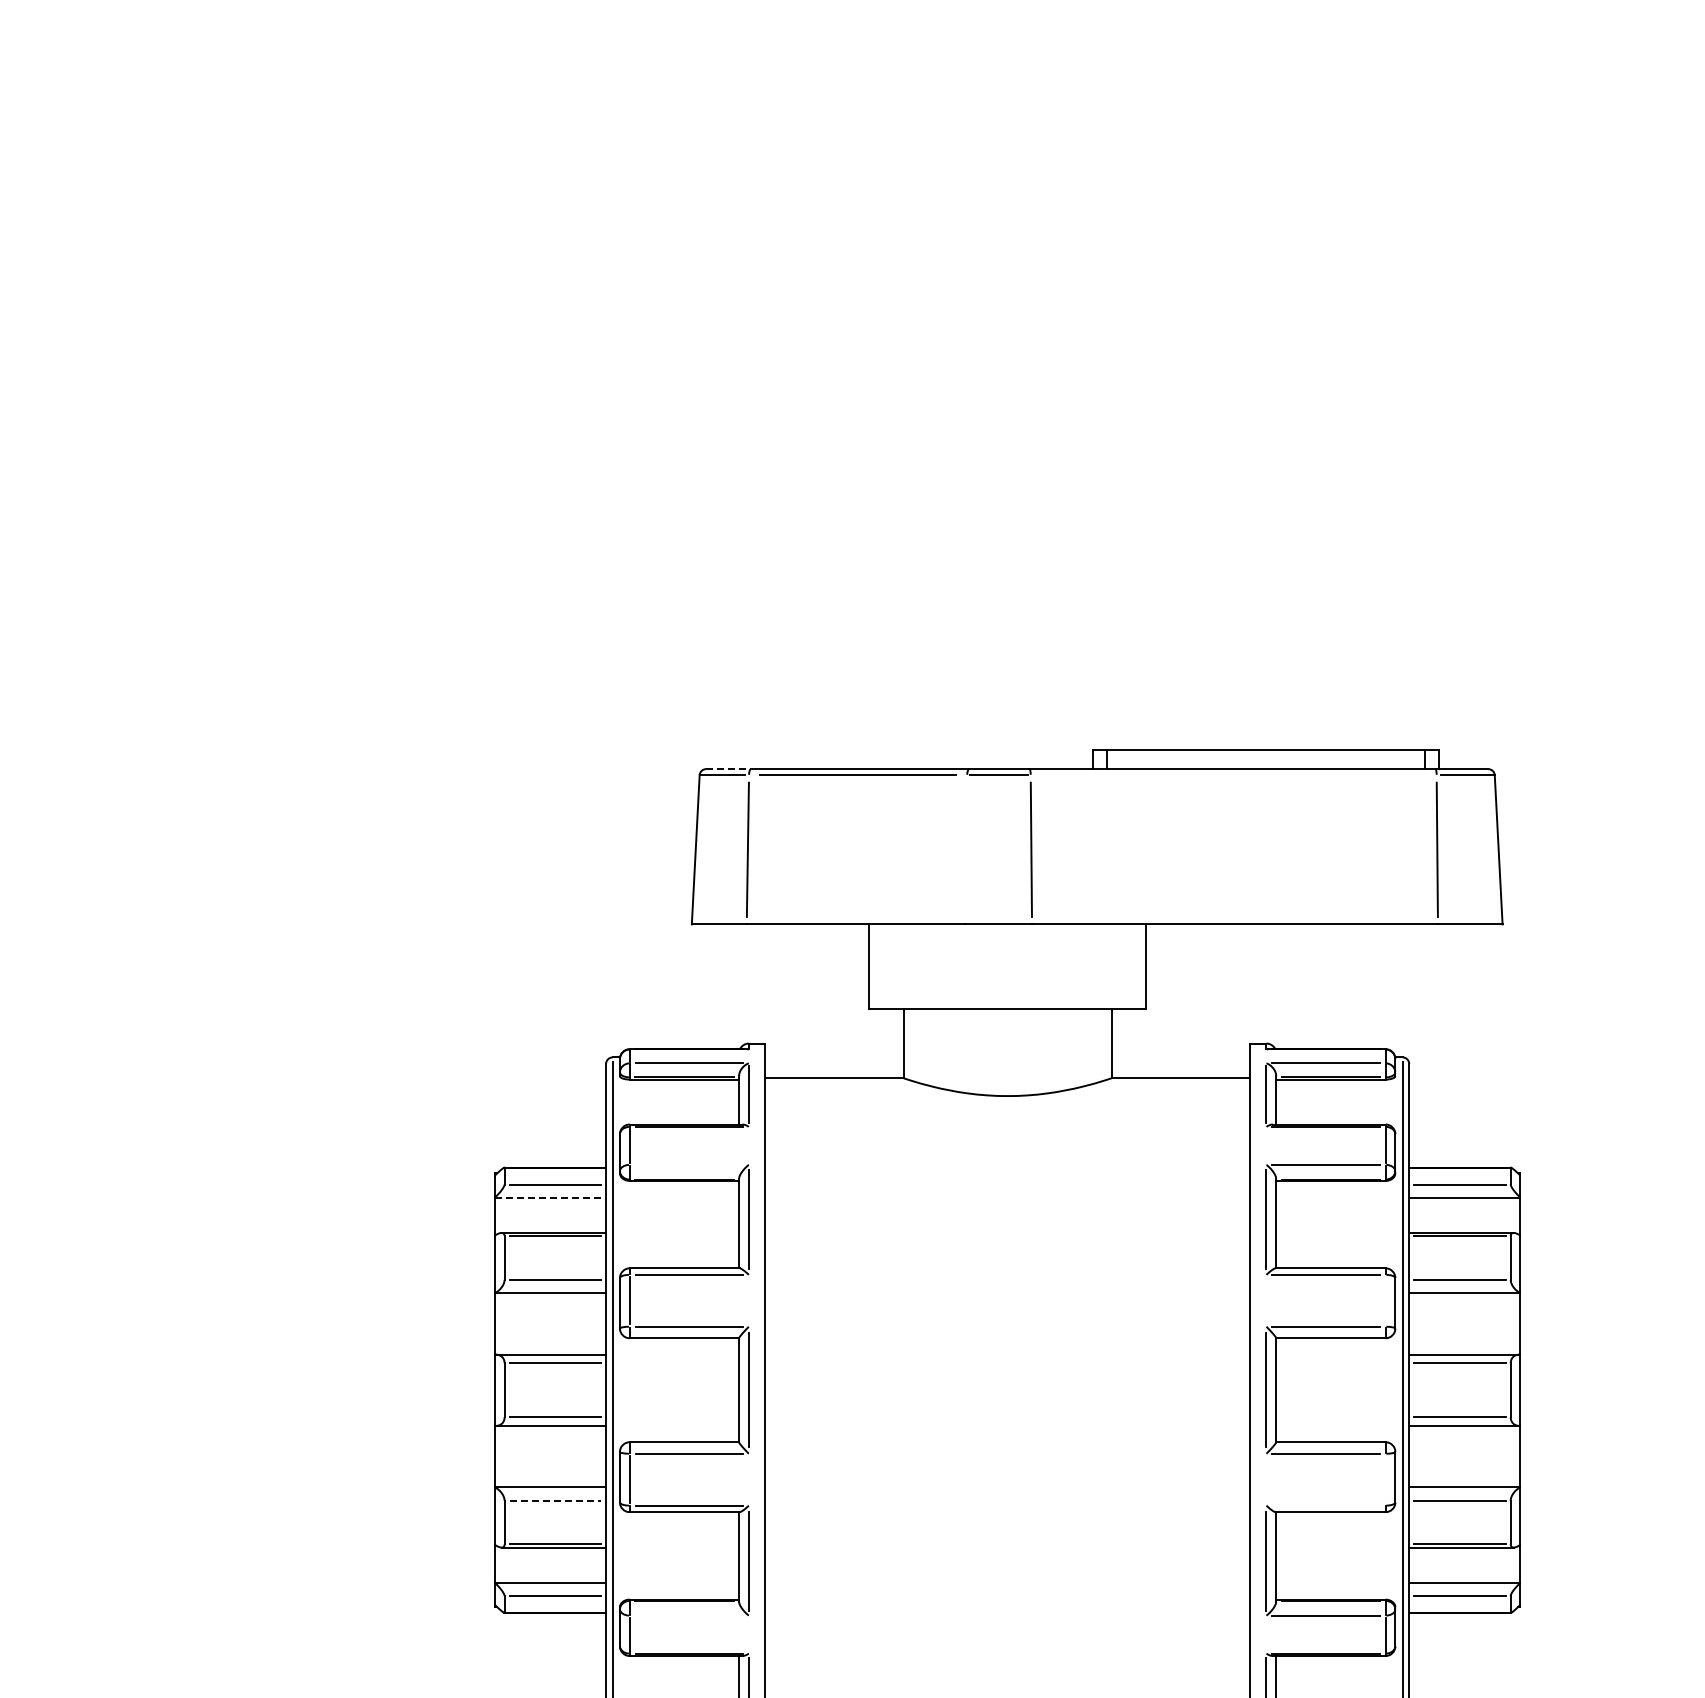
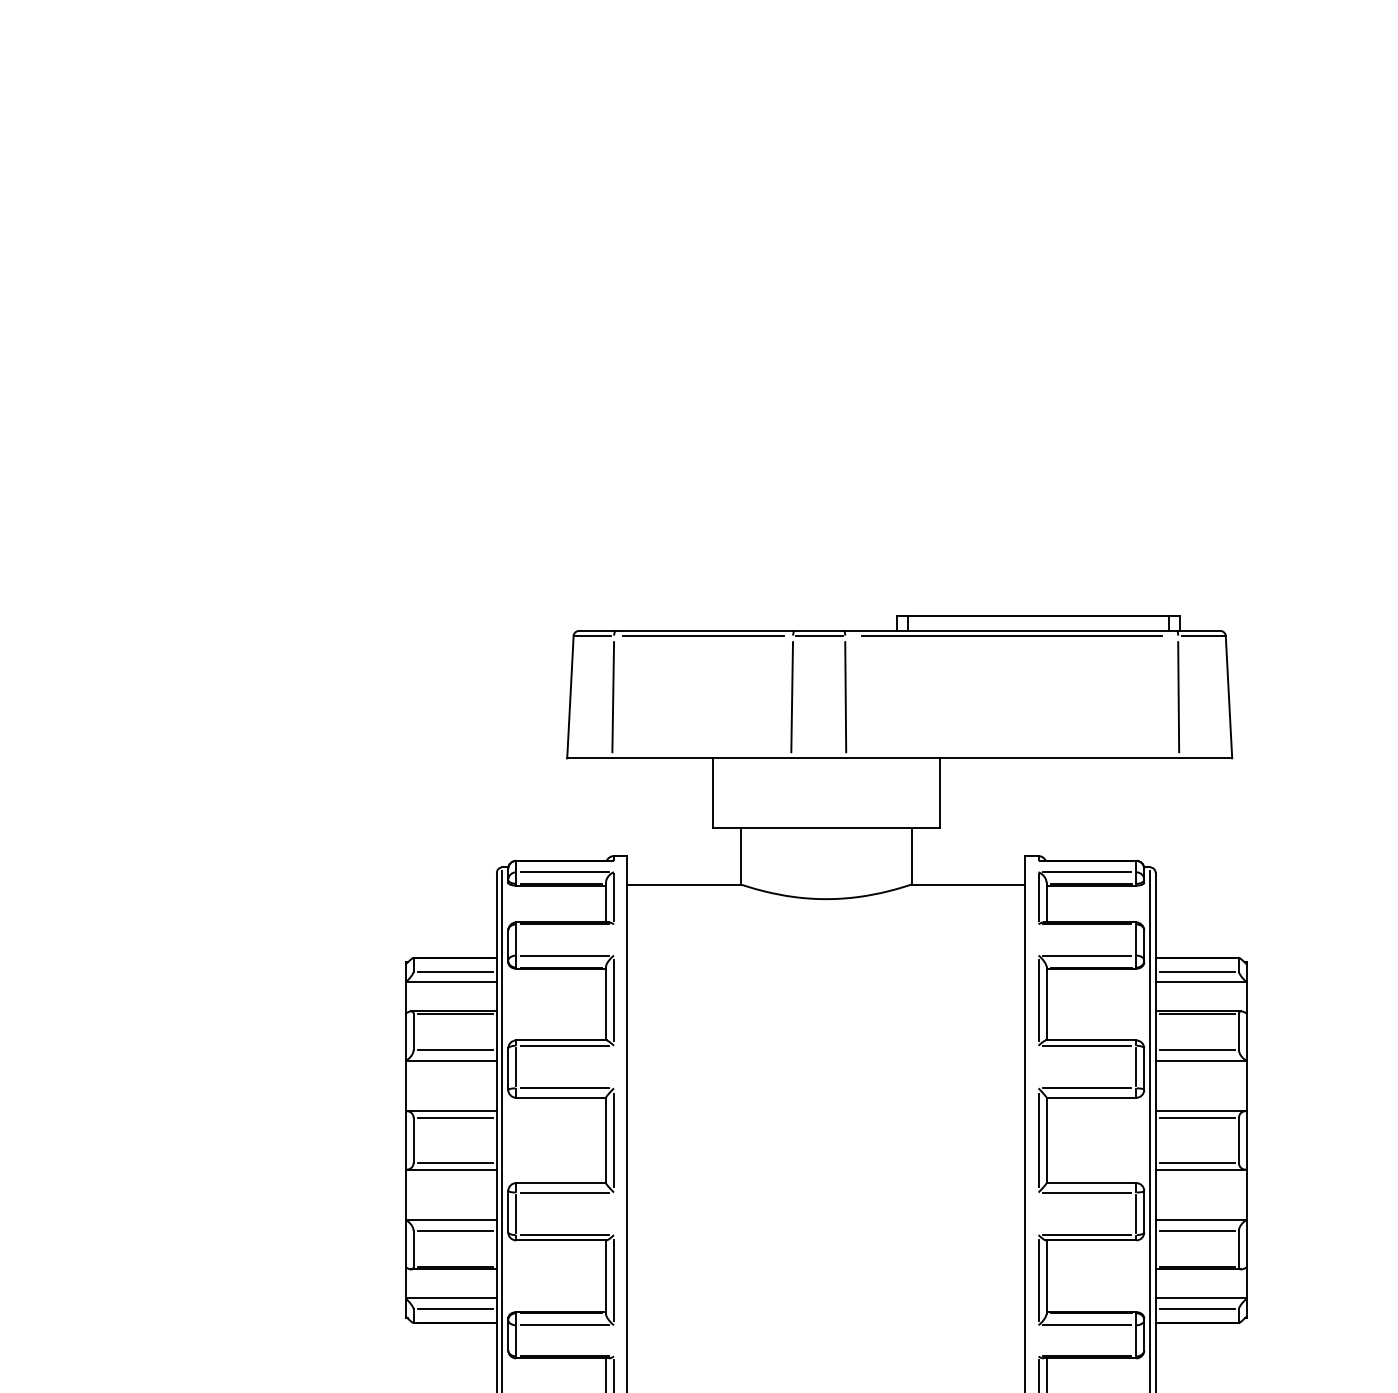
line: (729, 769) -> (598, 631), dashed -> solid
line: (1233, 775) -> (1011, 636), added
line: (966, 849) -> (792, 696), added
line: (688, 1164) -> (564, 955), added
line: (550, 1197) -> (451, 982), dashed -> solid
line: (1385, 1300) -> (1136, 1066), added
line: (1385, 1479) -> (1136, 1213), added
line: (555, 1500) -> (455, 1230), dashed -> solid
line: (1325, 1505) -> (1086, 1234), added
line: (688, 1615) -> (564, 1325), added

